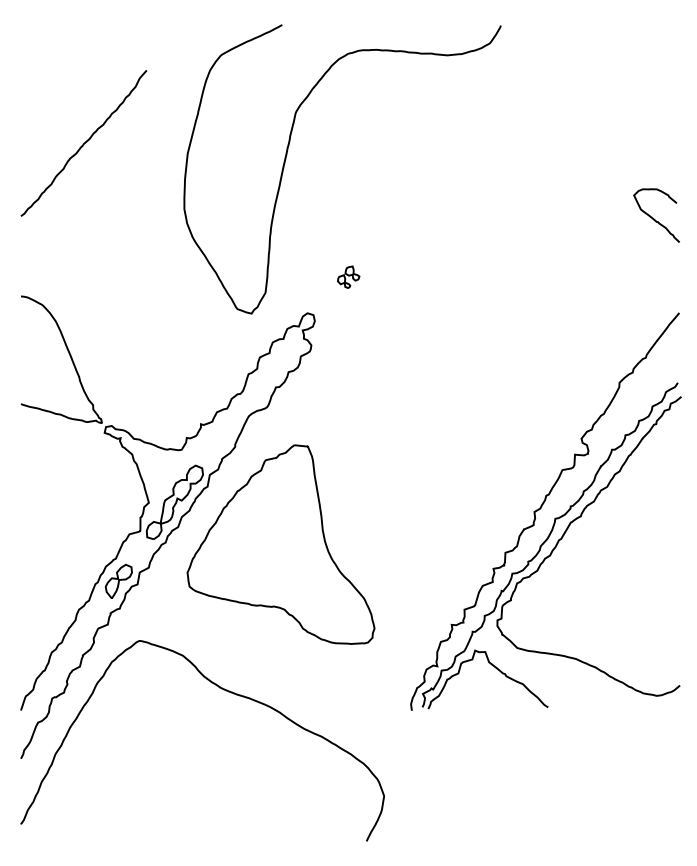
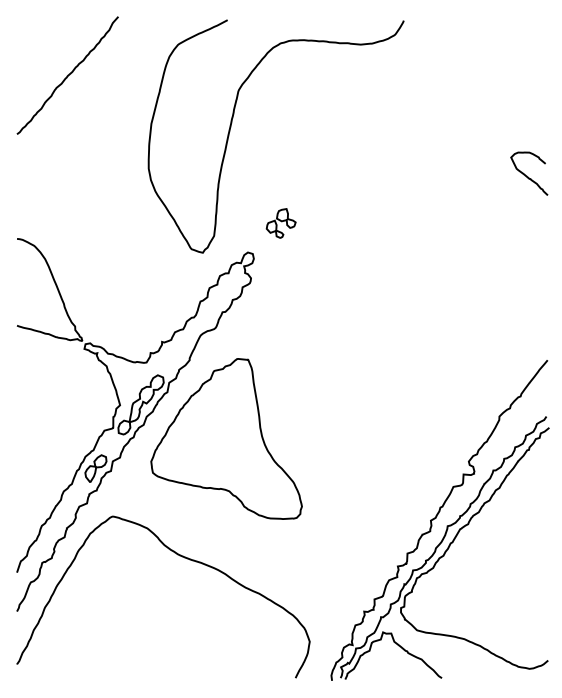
curve: (83, 143) -> (67, 75), moved
part: (347, 277) -> (280, 223), size x1.67
part: (545, 511) -> (439, 520), moved

